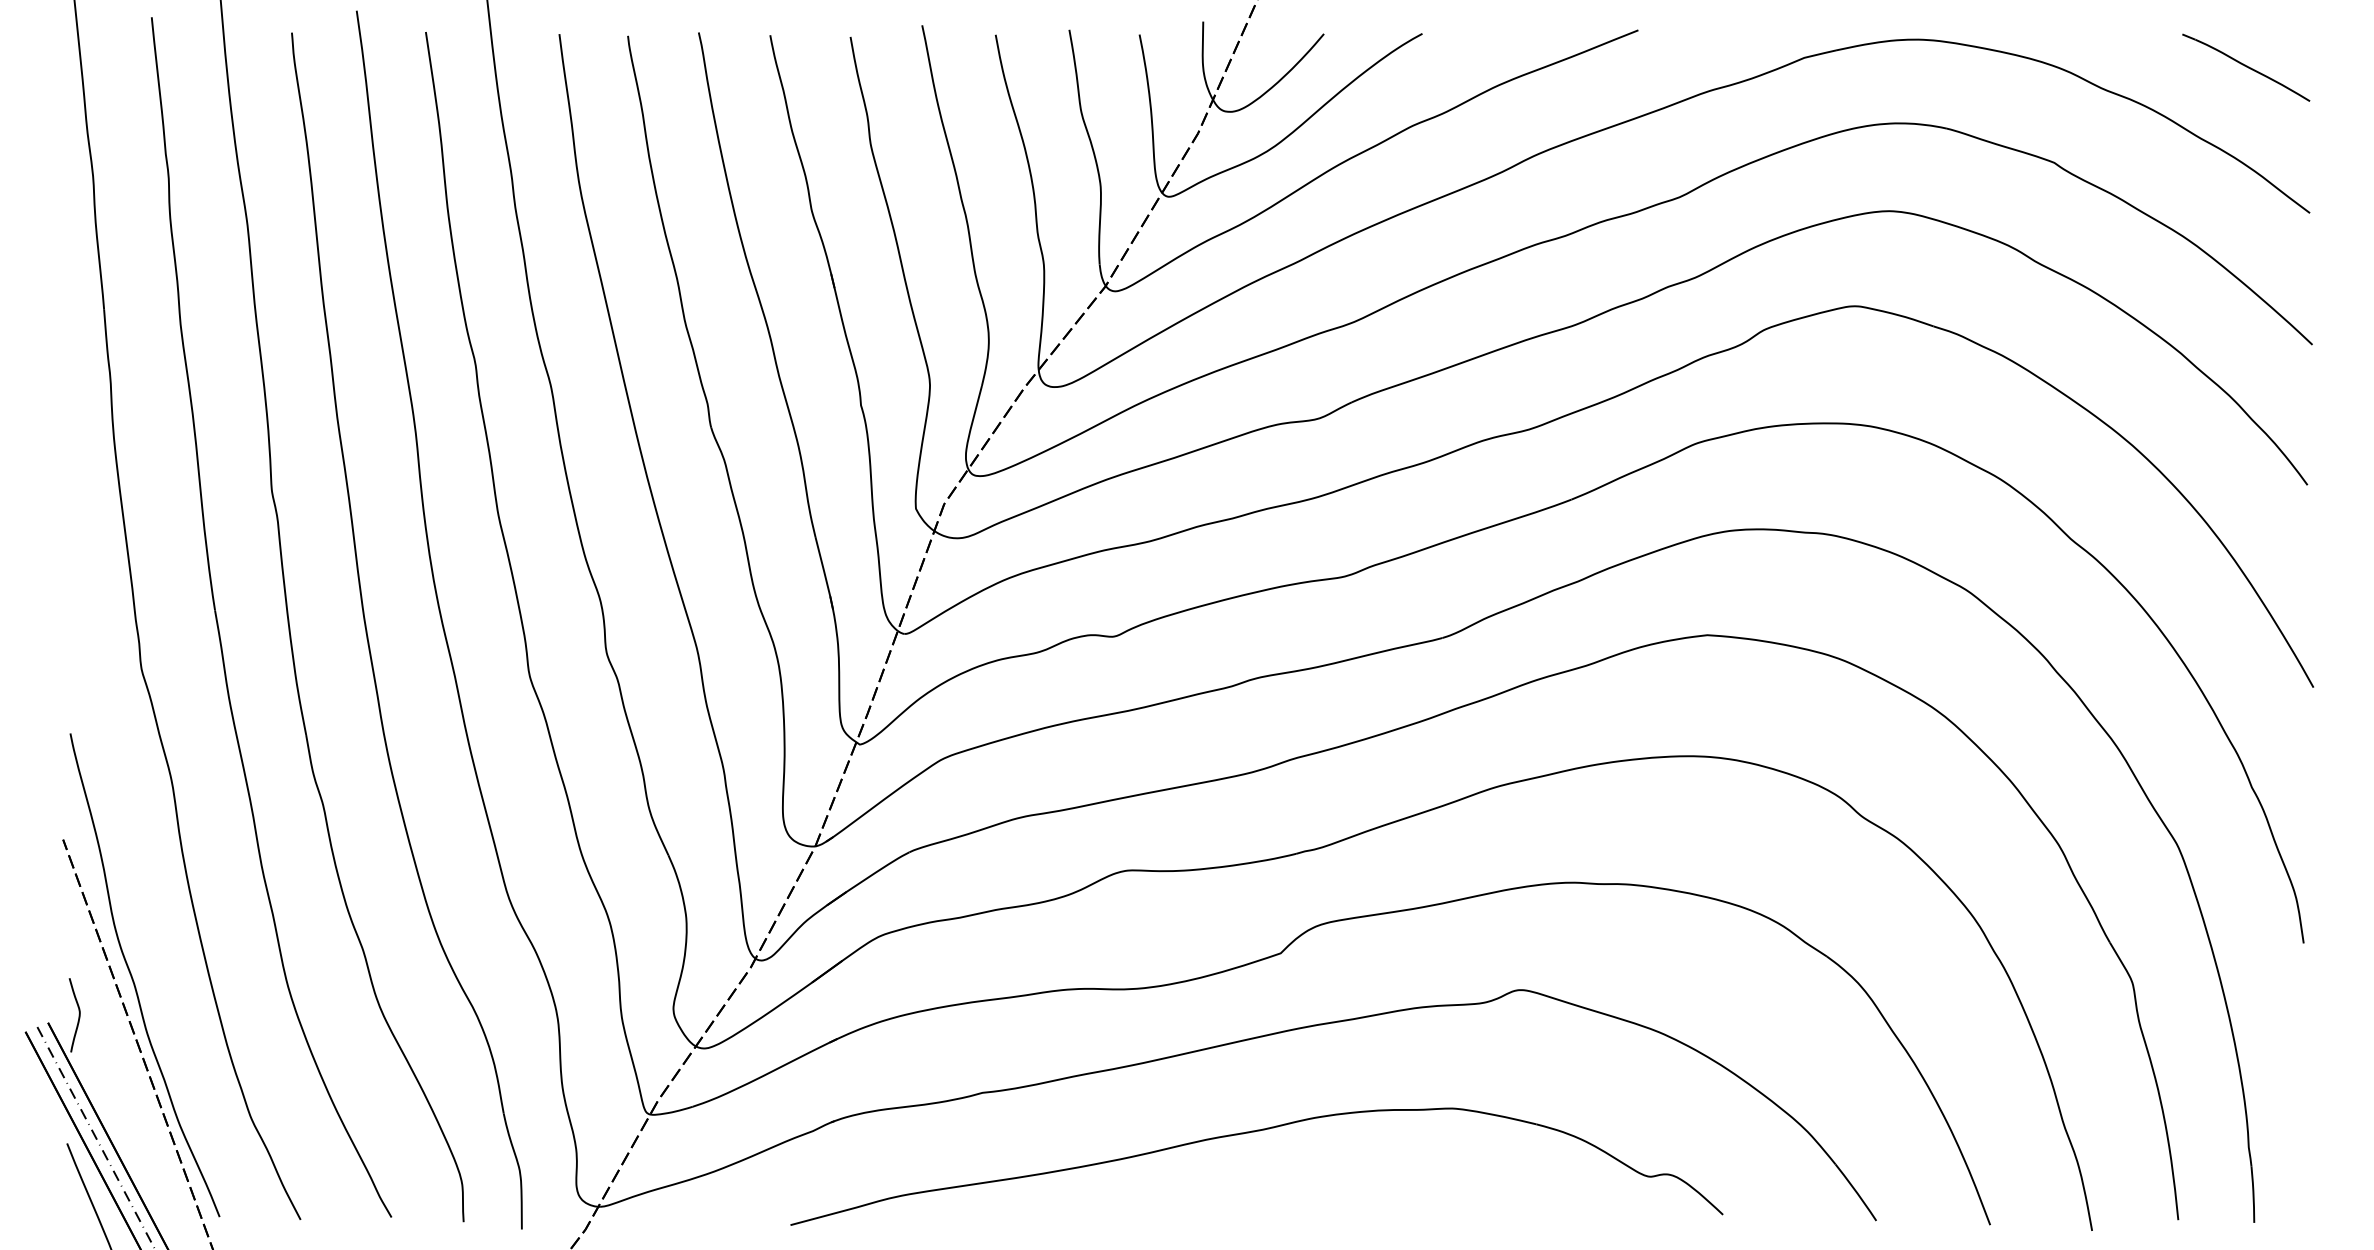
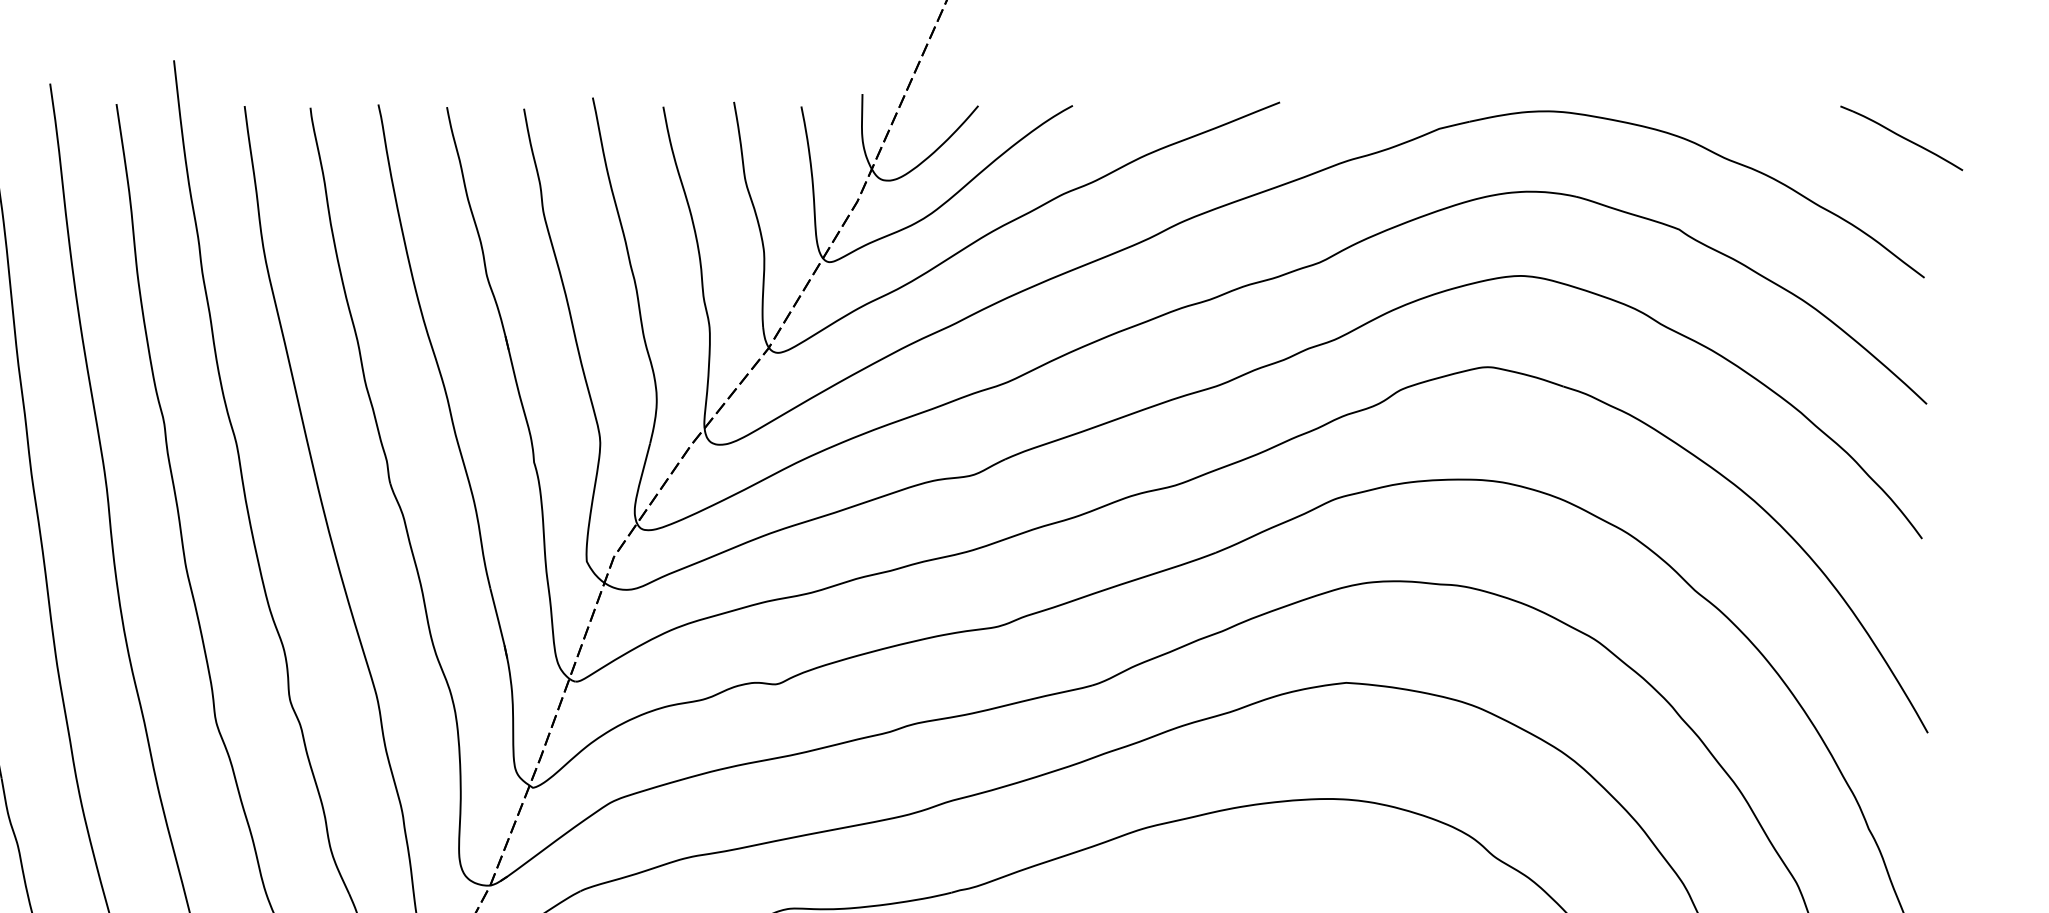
part: (2246, 67) -> (1901, 138), moved

